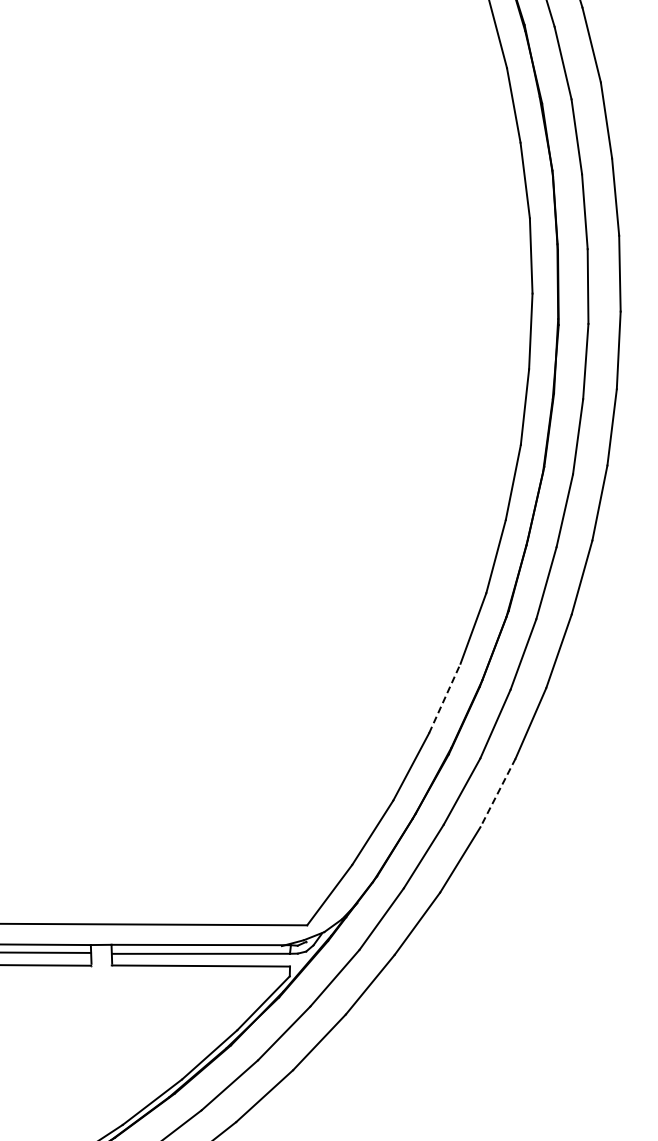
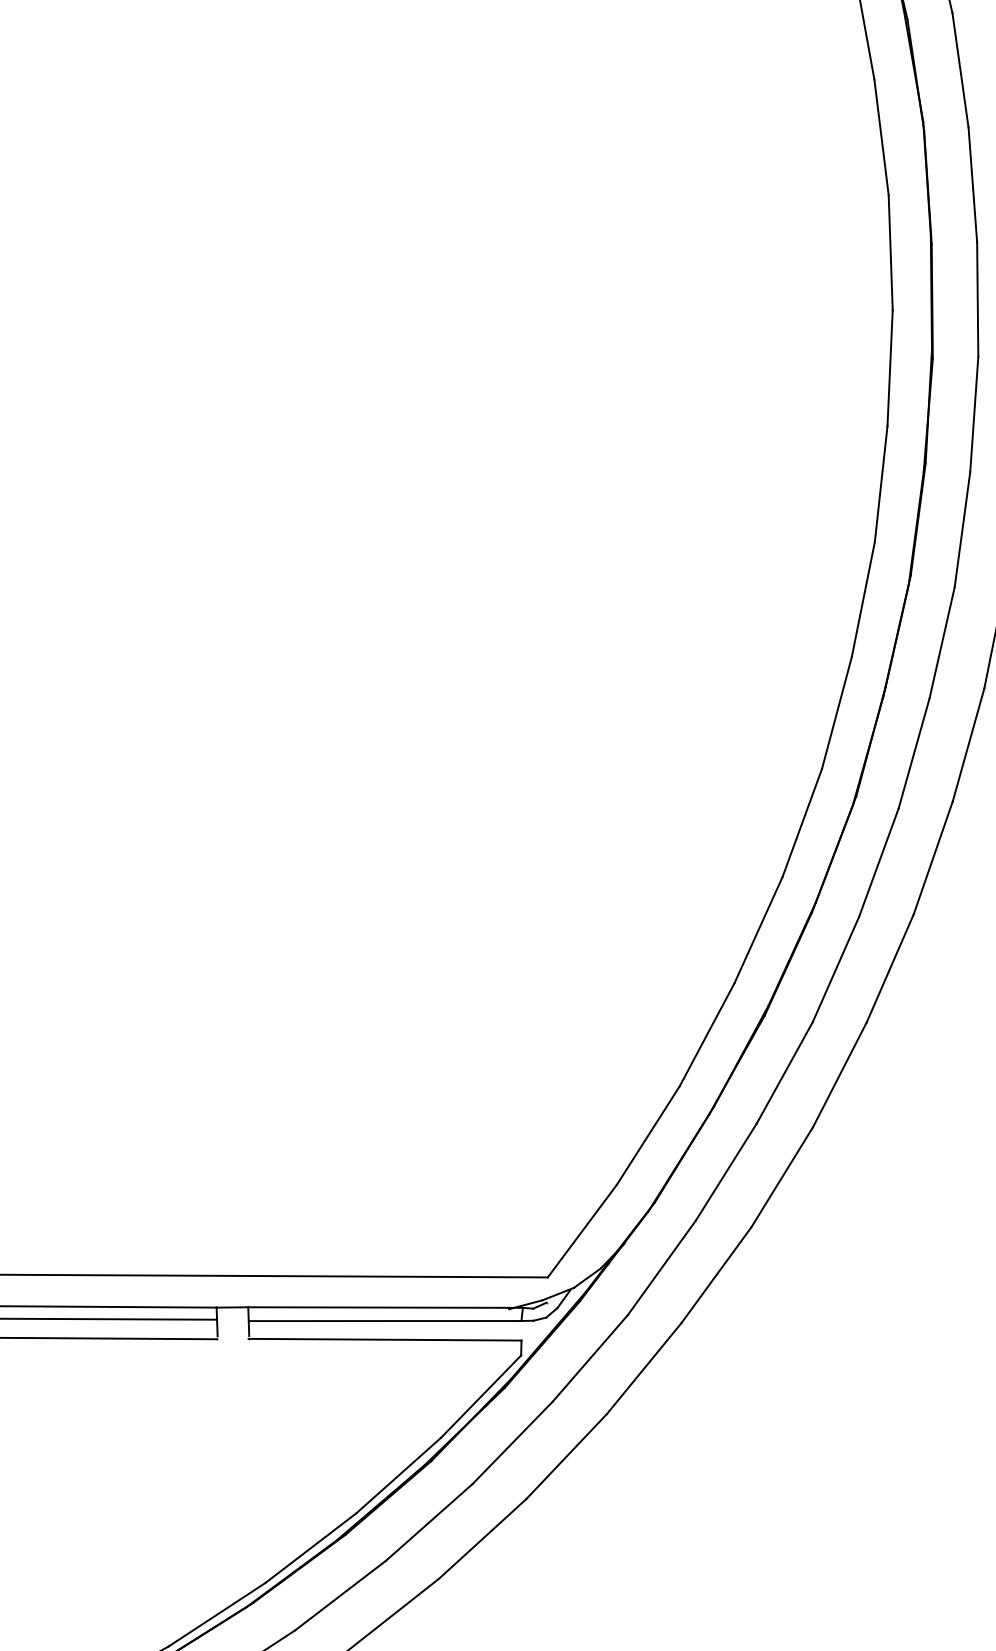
line: (445, 698) -> (759, 930), dashed -> solid
line: (498, 792) -> (840, 1074), dashed -> solid

